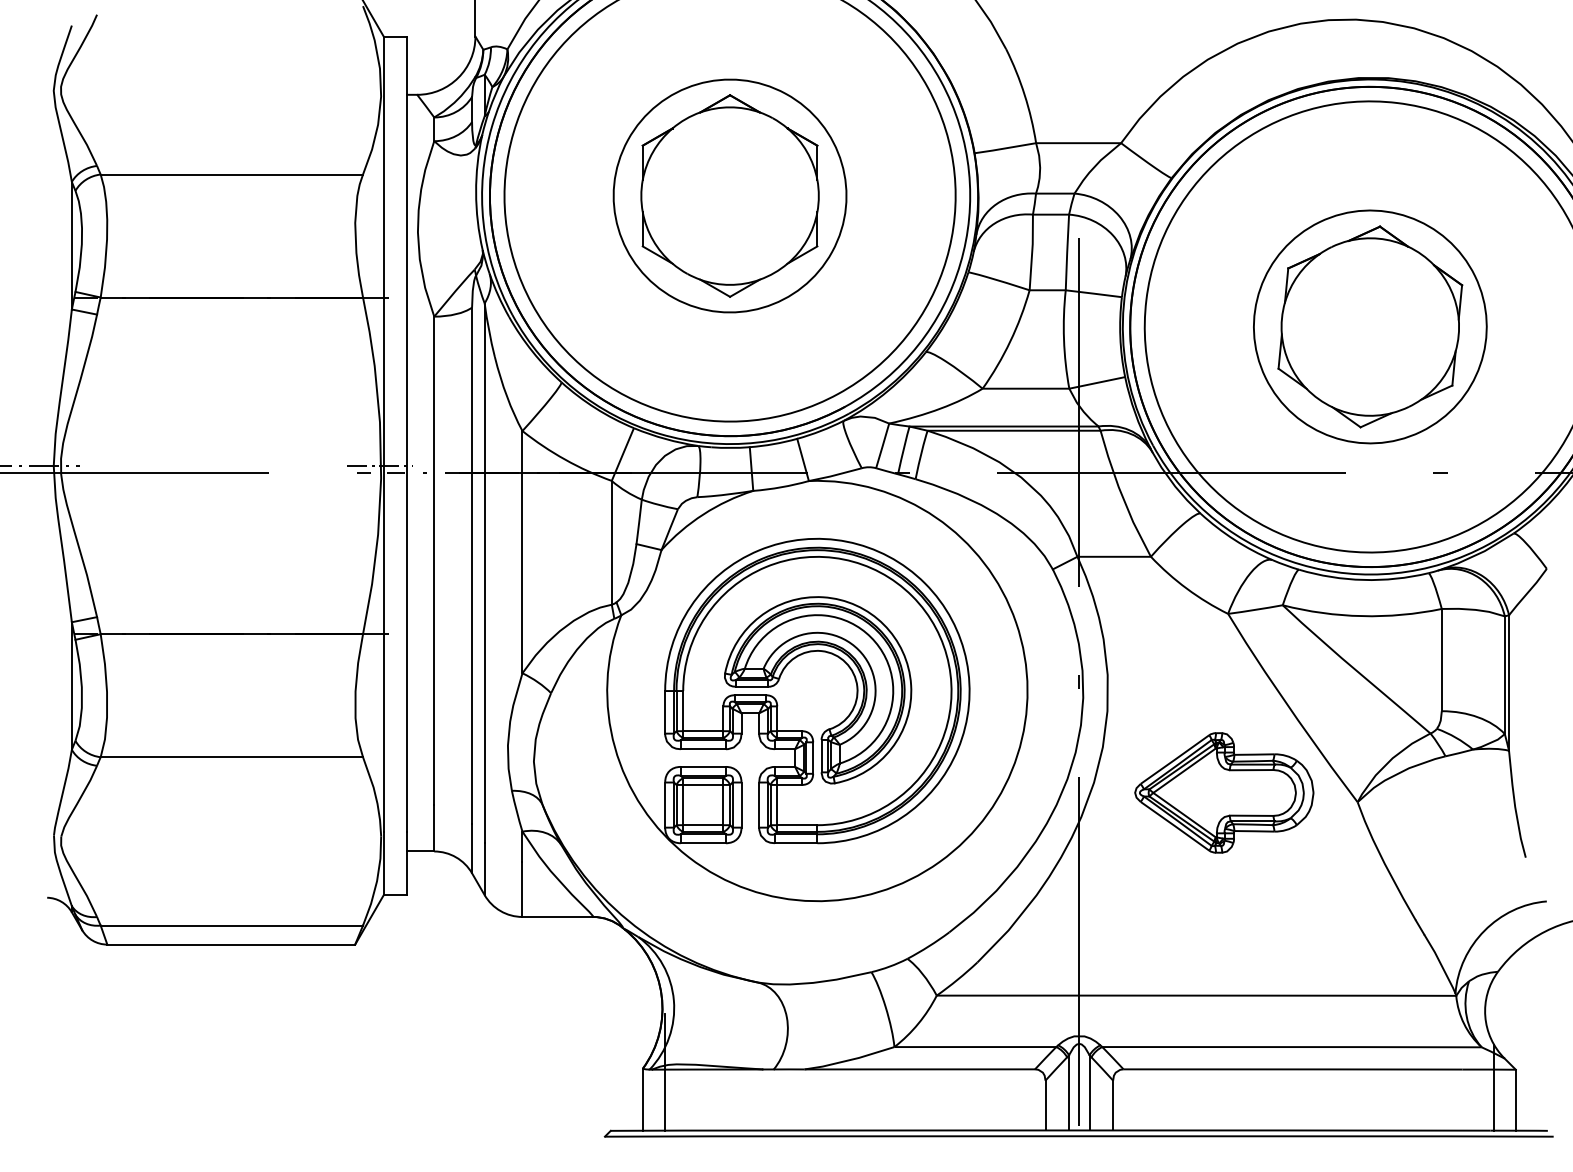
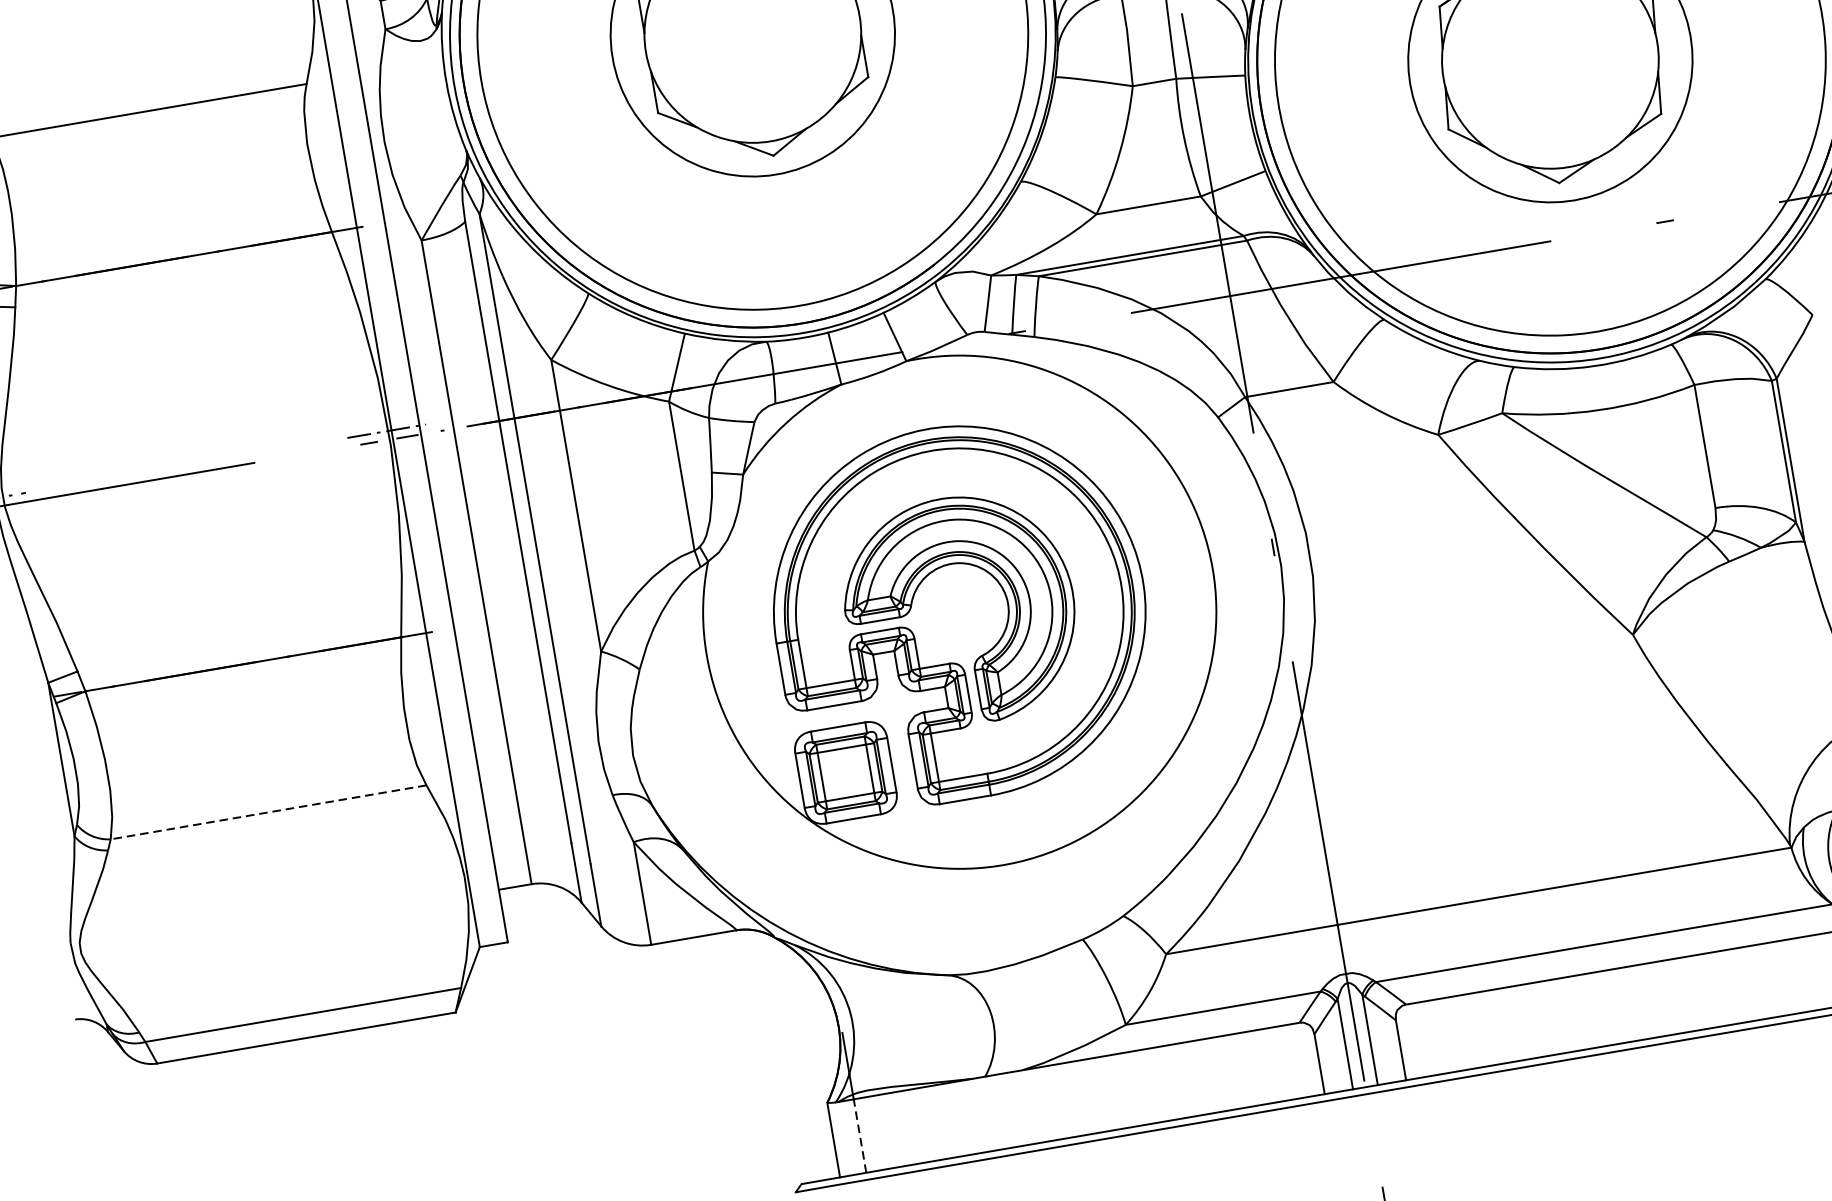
line: (231, 757) -> (268, 812), solid -> dashed
part: (1224, 792) -> (1470, 650), removed
line: (664, 1100) -> (859, 1136), solid -> dashed

